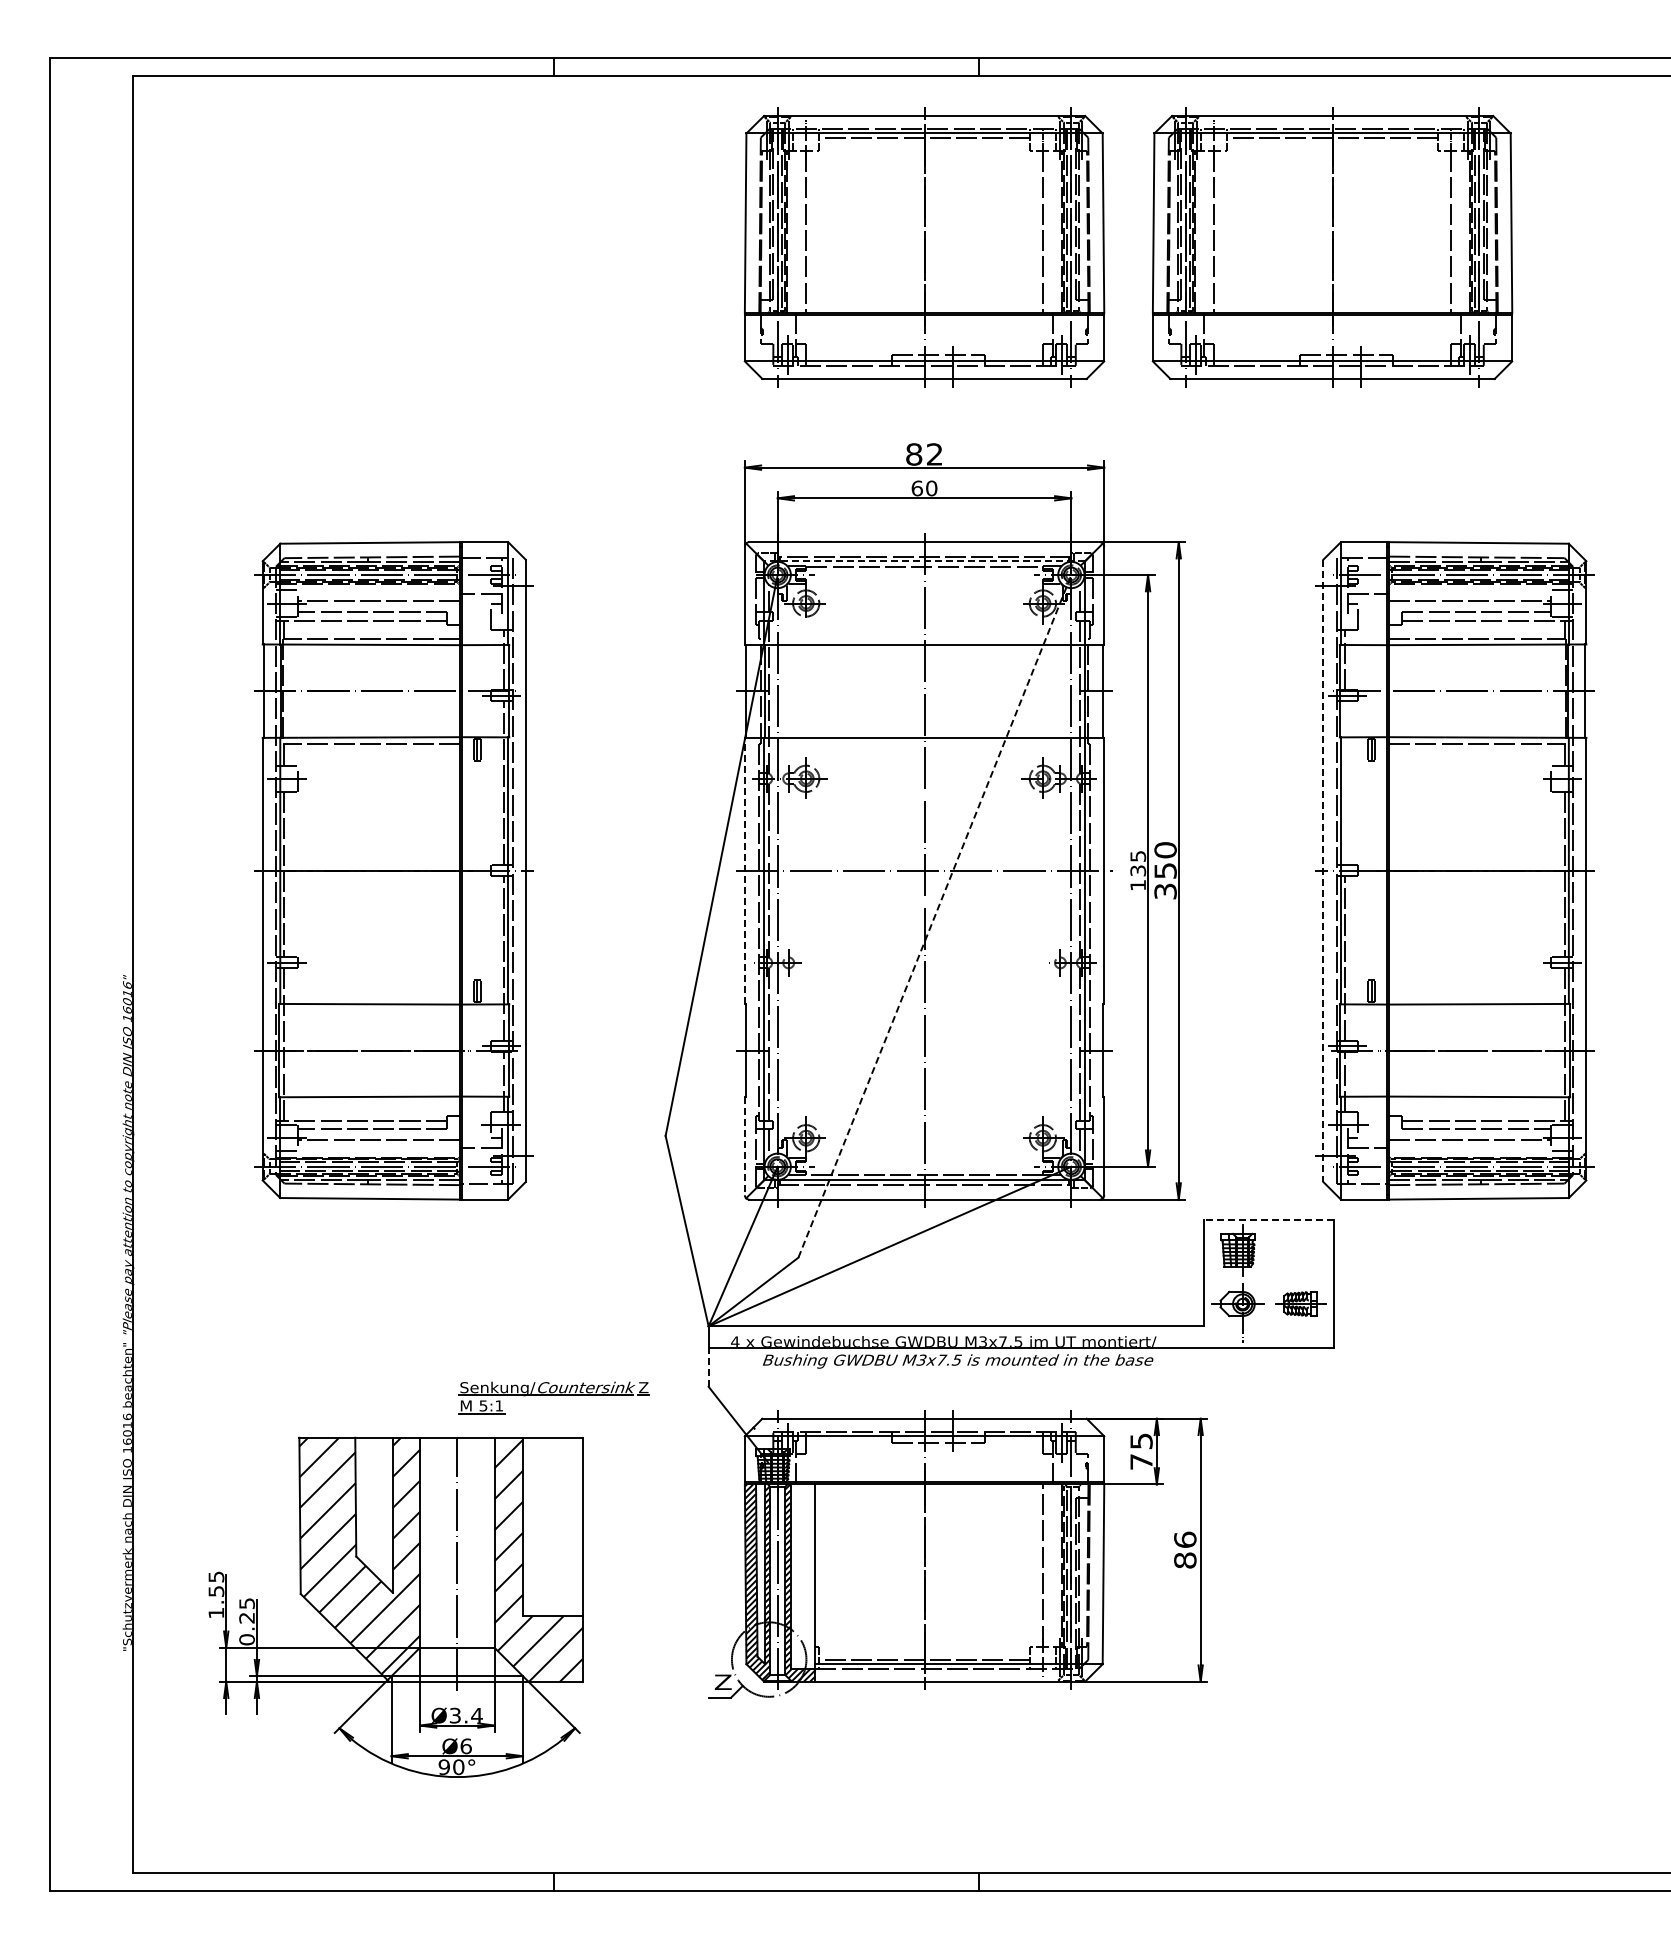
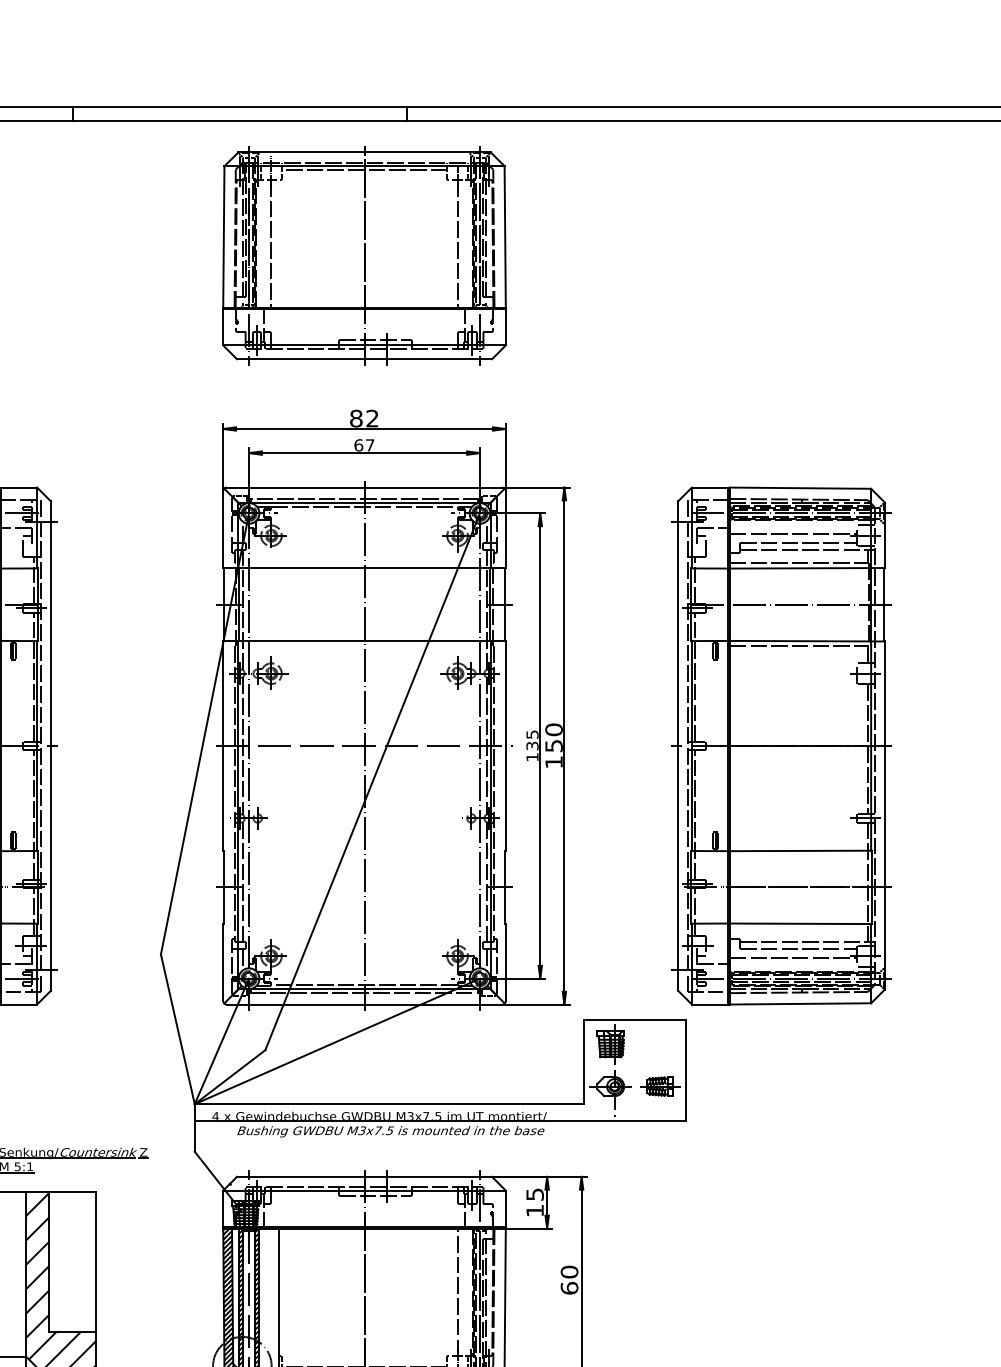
part: (1332, 247) -> (685, 255), removed
text: (931, 488) -> (369, 445), 60 -> 67
line: (924, 561) -> (364, 502), dashed -> solid
line: (1344, 783) -> (694, 677), added
line: (744, 870) -> (222, 745), dashed -> solid
line: (1323, 871) -> (678, 746), dashed -> solid
text: (1165, 891) -> (553, 762), 350 -> 150
line: (934, 916) -> (372, 781), dashed -> solid
line: (744, 1146) -> (222, 962), dashed -> solid
line: (1268, 1219) -> (634, 1020), dashed -> solid
line: (708, 1367) -> (194, 1136), dashed -> solid
text: (1141, 1461) -> (535, 1210), 75 -> 15
text: (1185, 1549) -> (569, 1279), 86 -> 60

